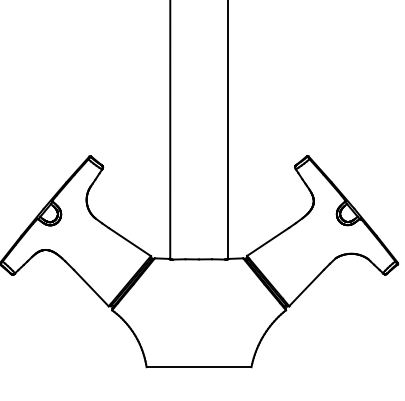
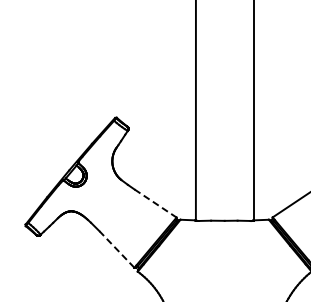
line: (130, 242) -> (156, 203), solid -> dashed
line: (91, 287) -> (117, 248), solid -> dashed

